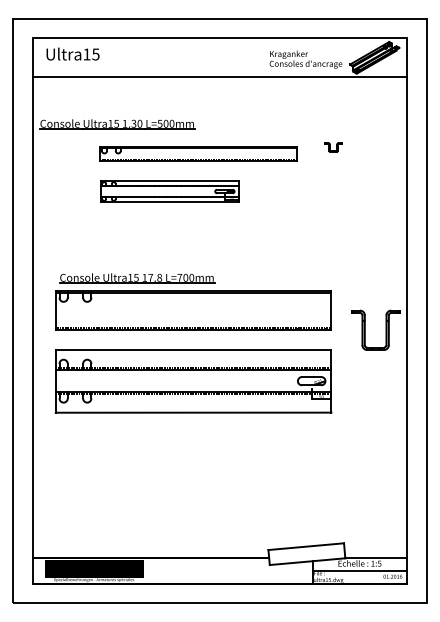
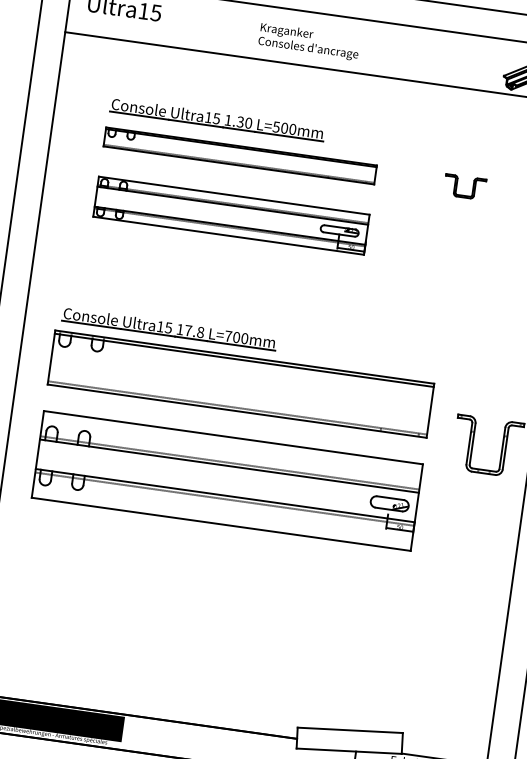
text: (305, 59) -> (308, 41), moved
part: (117, 124) -> (217, 119), moved
part: (333, 147) -> (464, 186), size x1.67
part: (198, 153) -> (240, 155), moved
part: (169, 191) -> (230, 215), size x1.43

